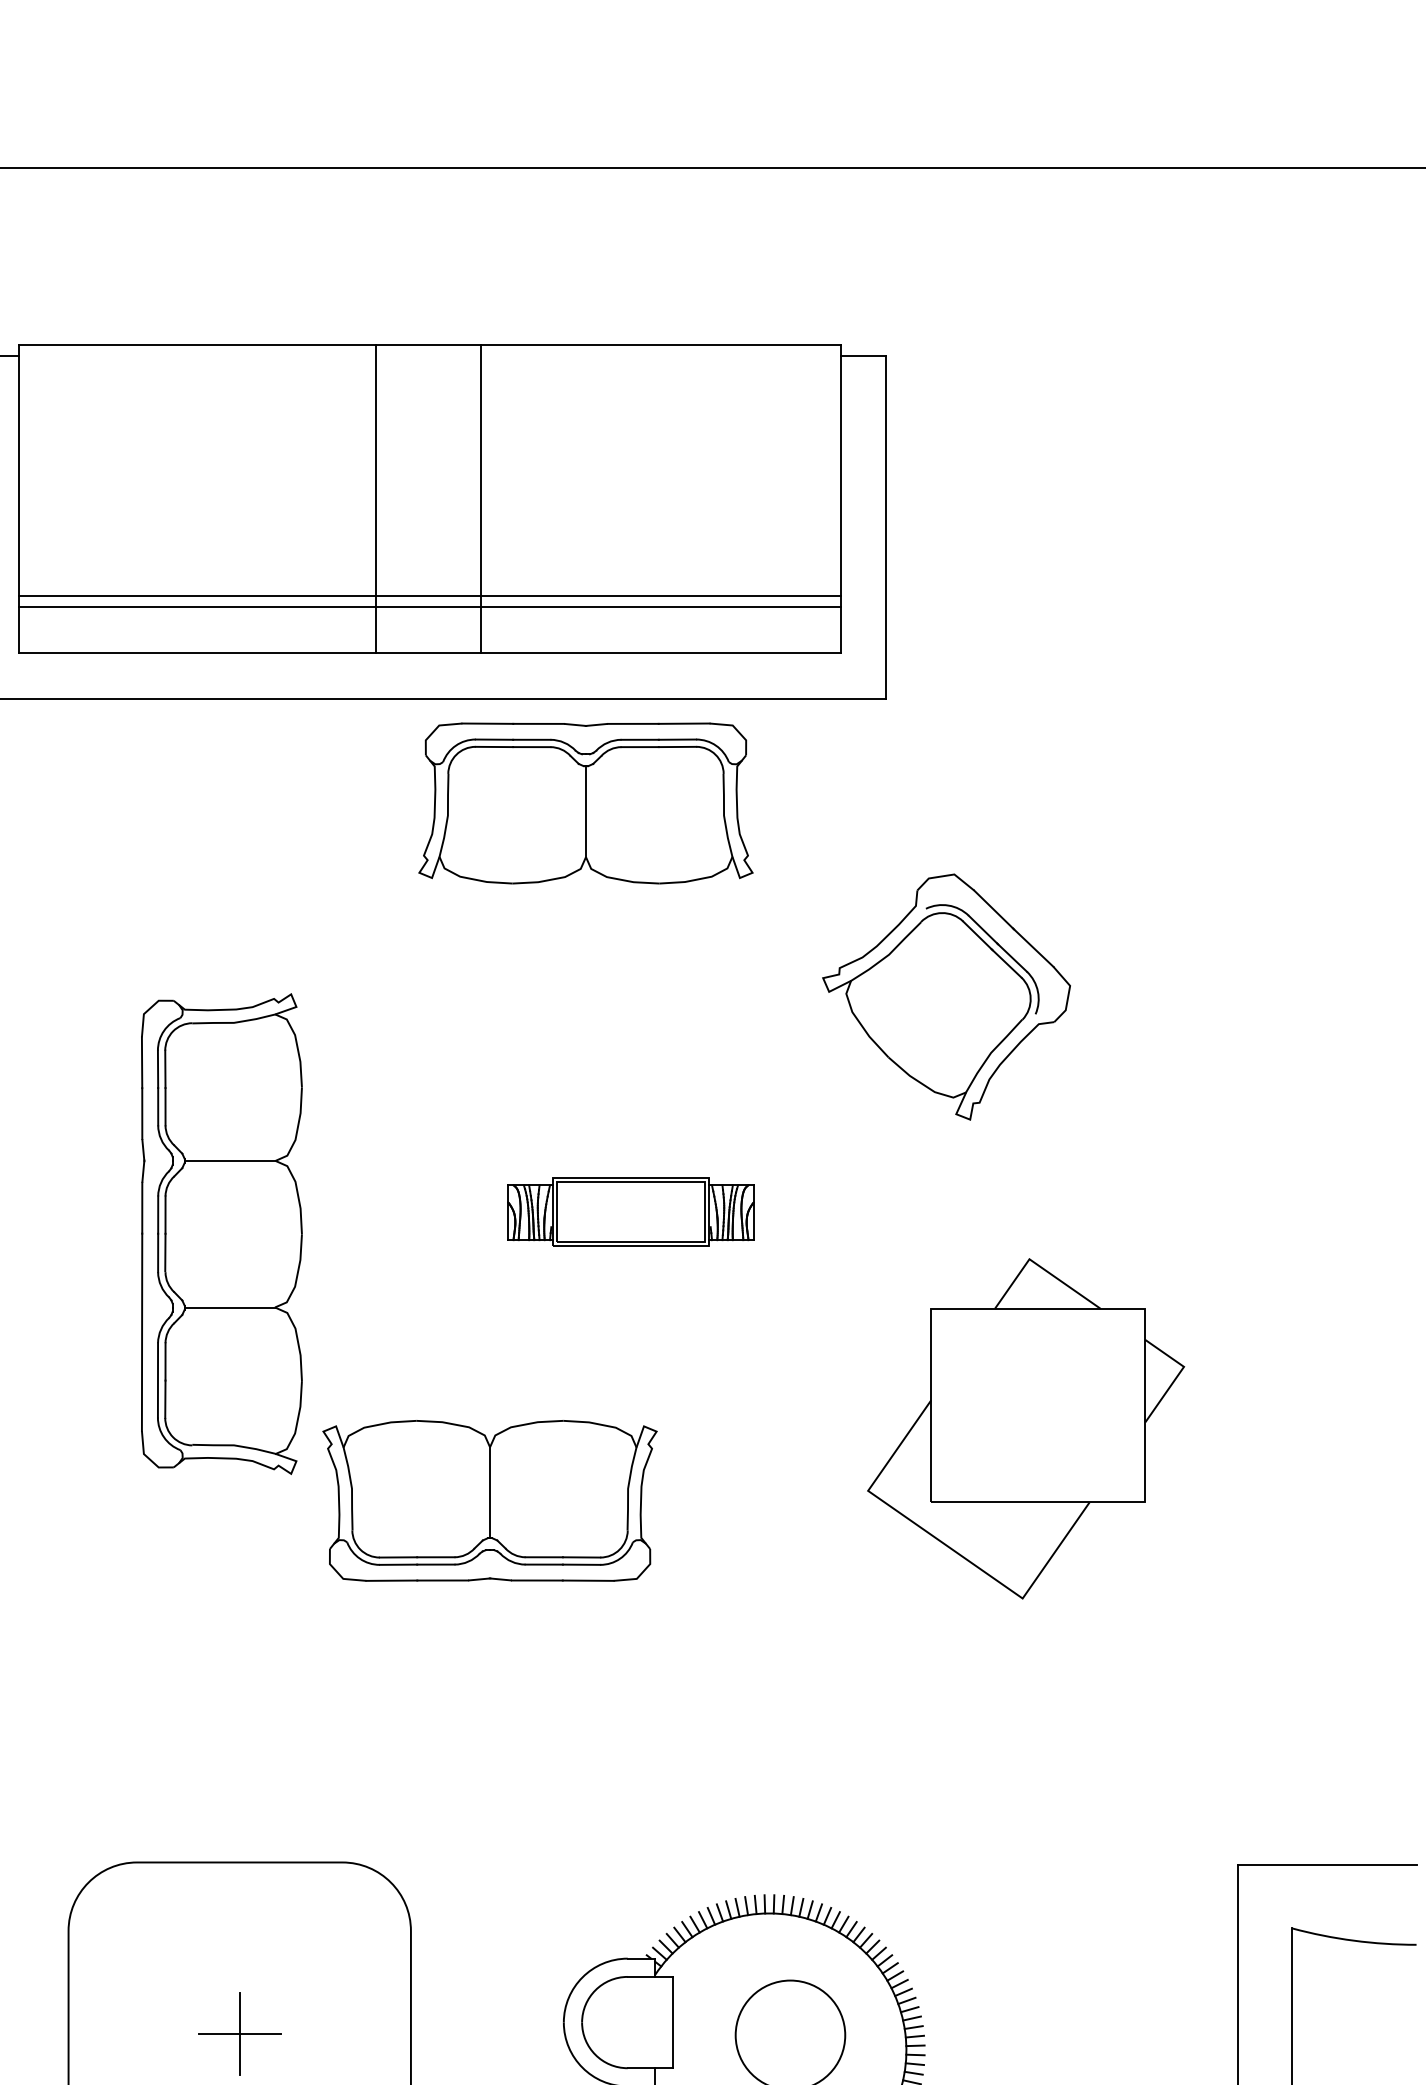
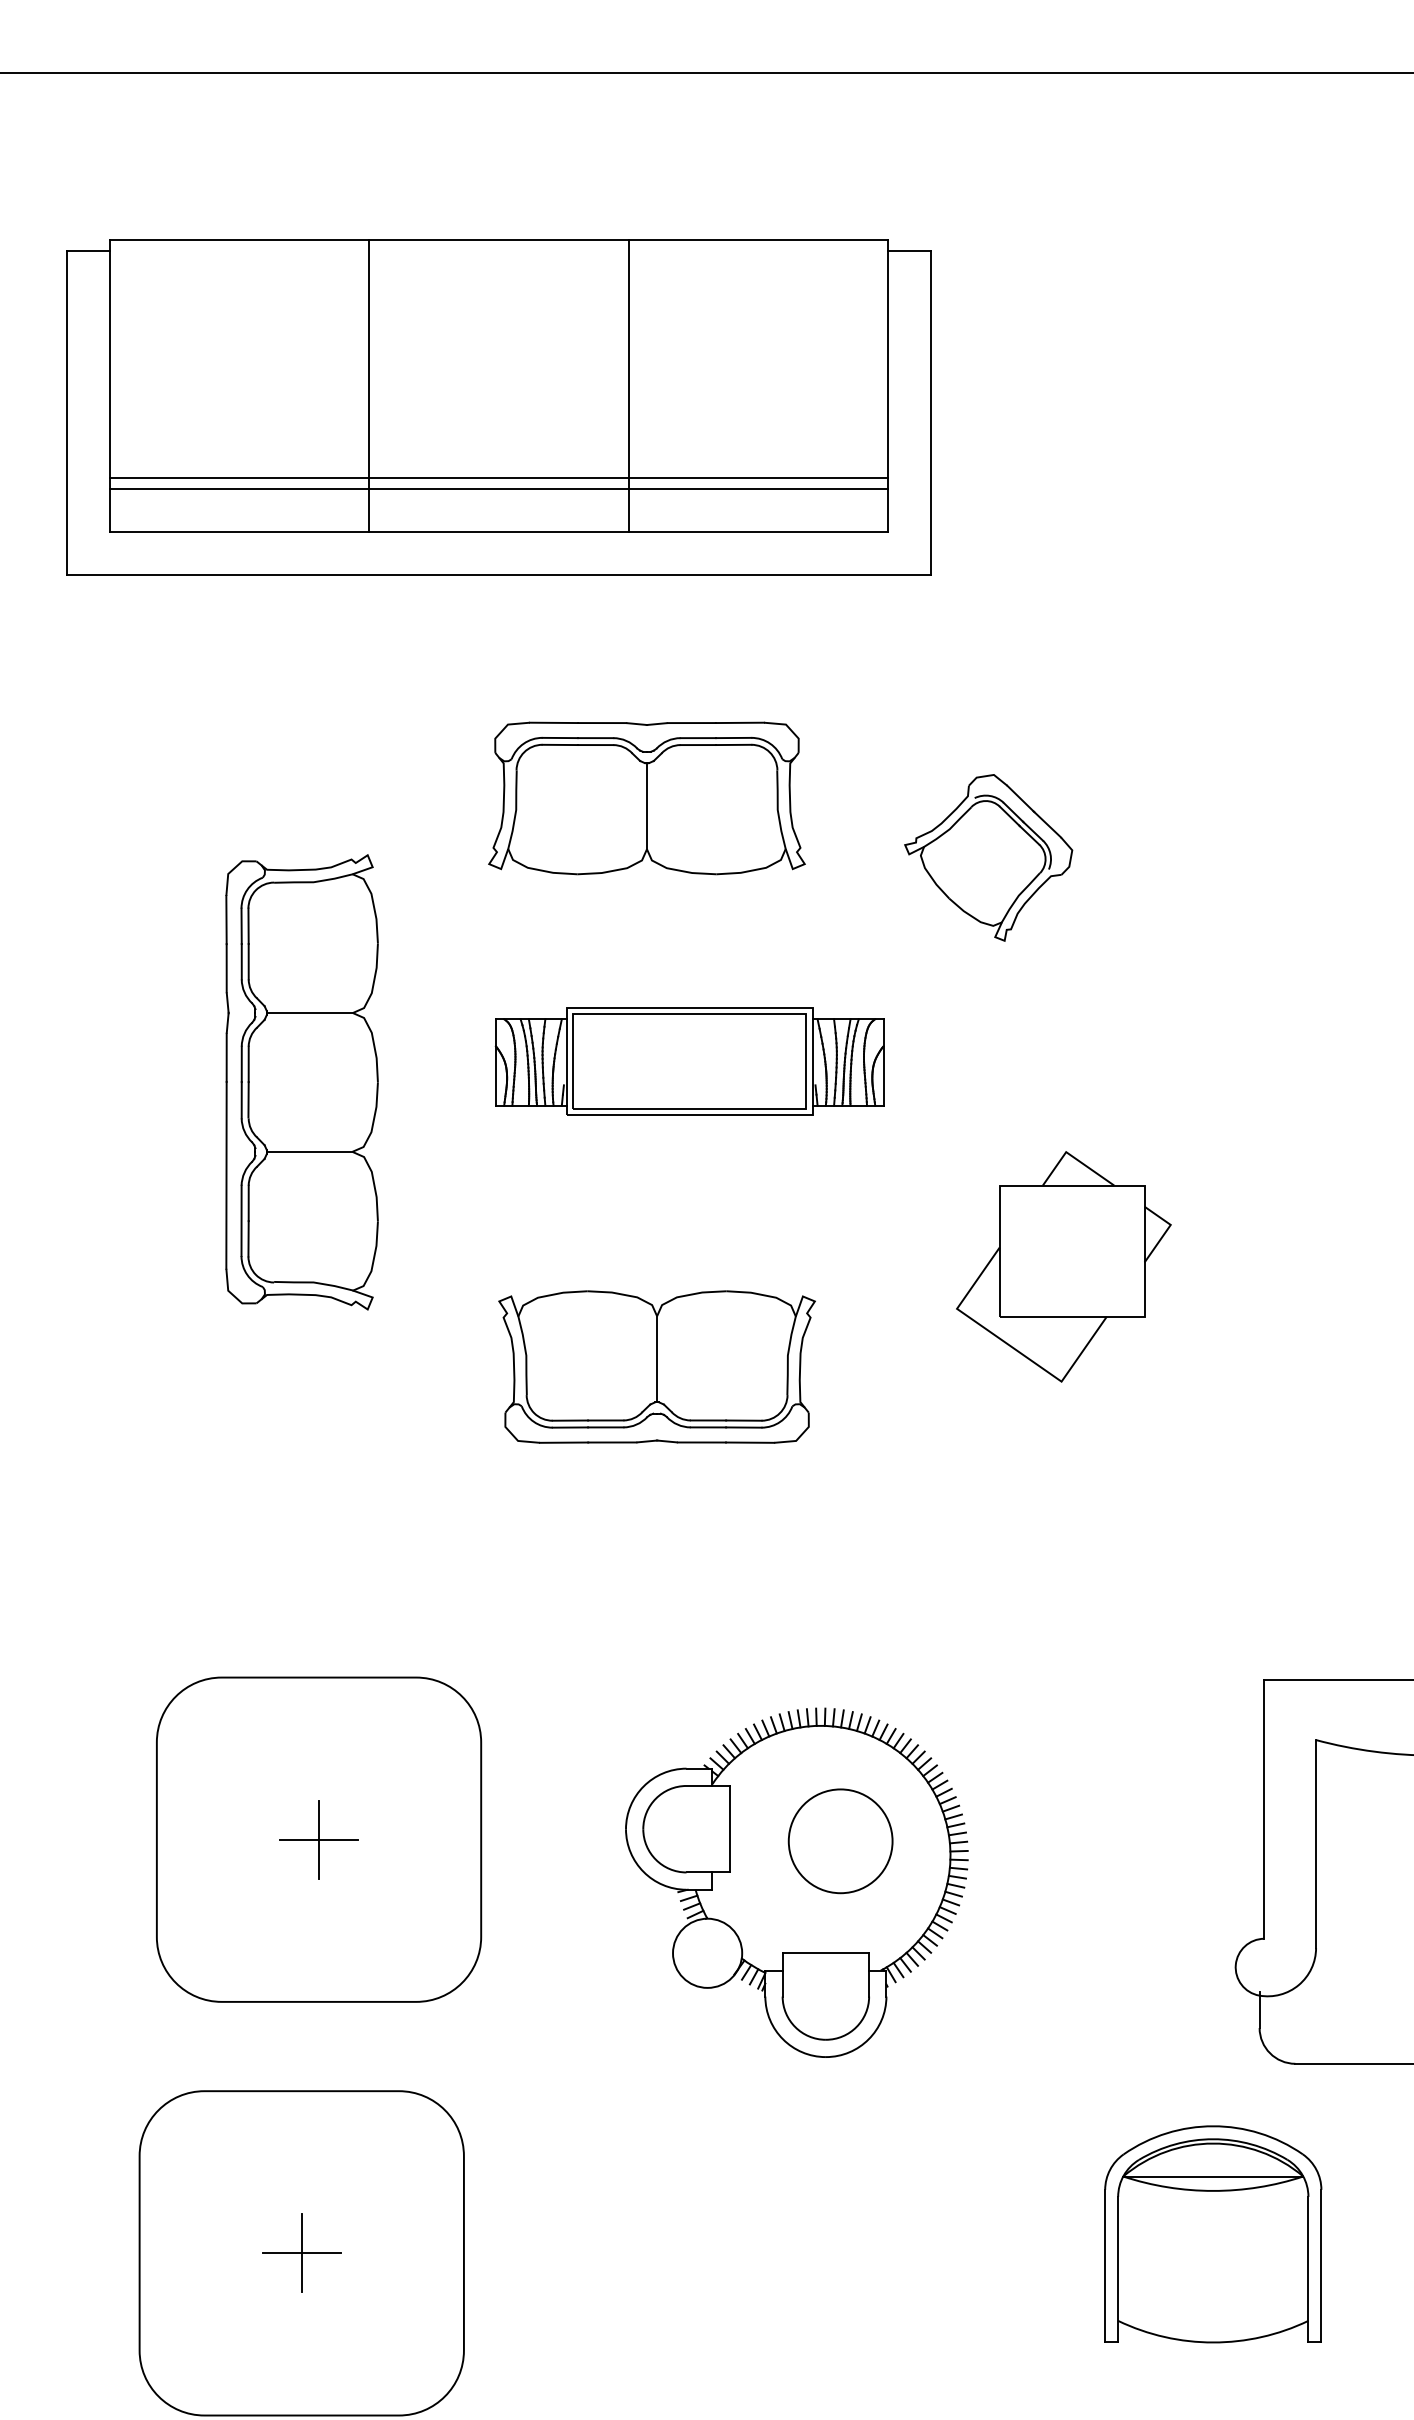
line: (376, 498) -> (369, 385), moved
line: (480, 498) -> (628, 385), moved
part: (585, 803) -> (646, 798), moved
part: (946, 996) -> (988, 857), size x0.71
part: (630, 1212) -> (689, 1061), size x1.67
part: (1025, 1428) -> (1063, 1266), size x0.71
part: (489, 1500) -> (656, 1366), moved

